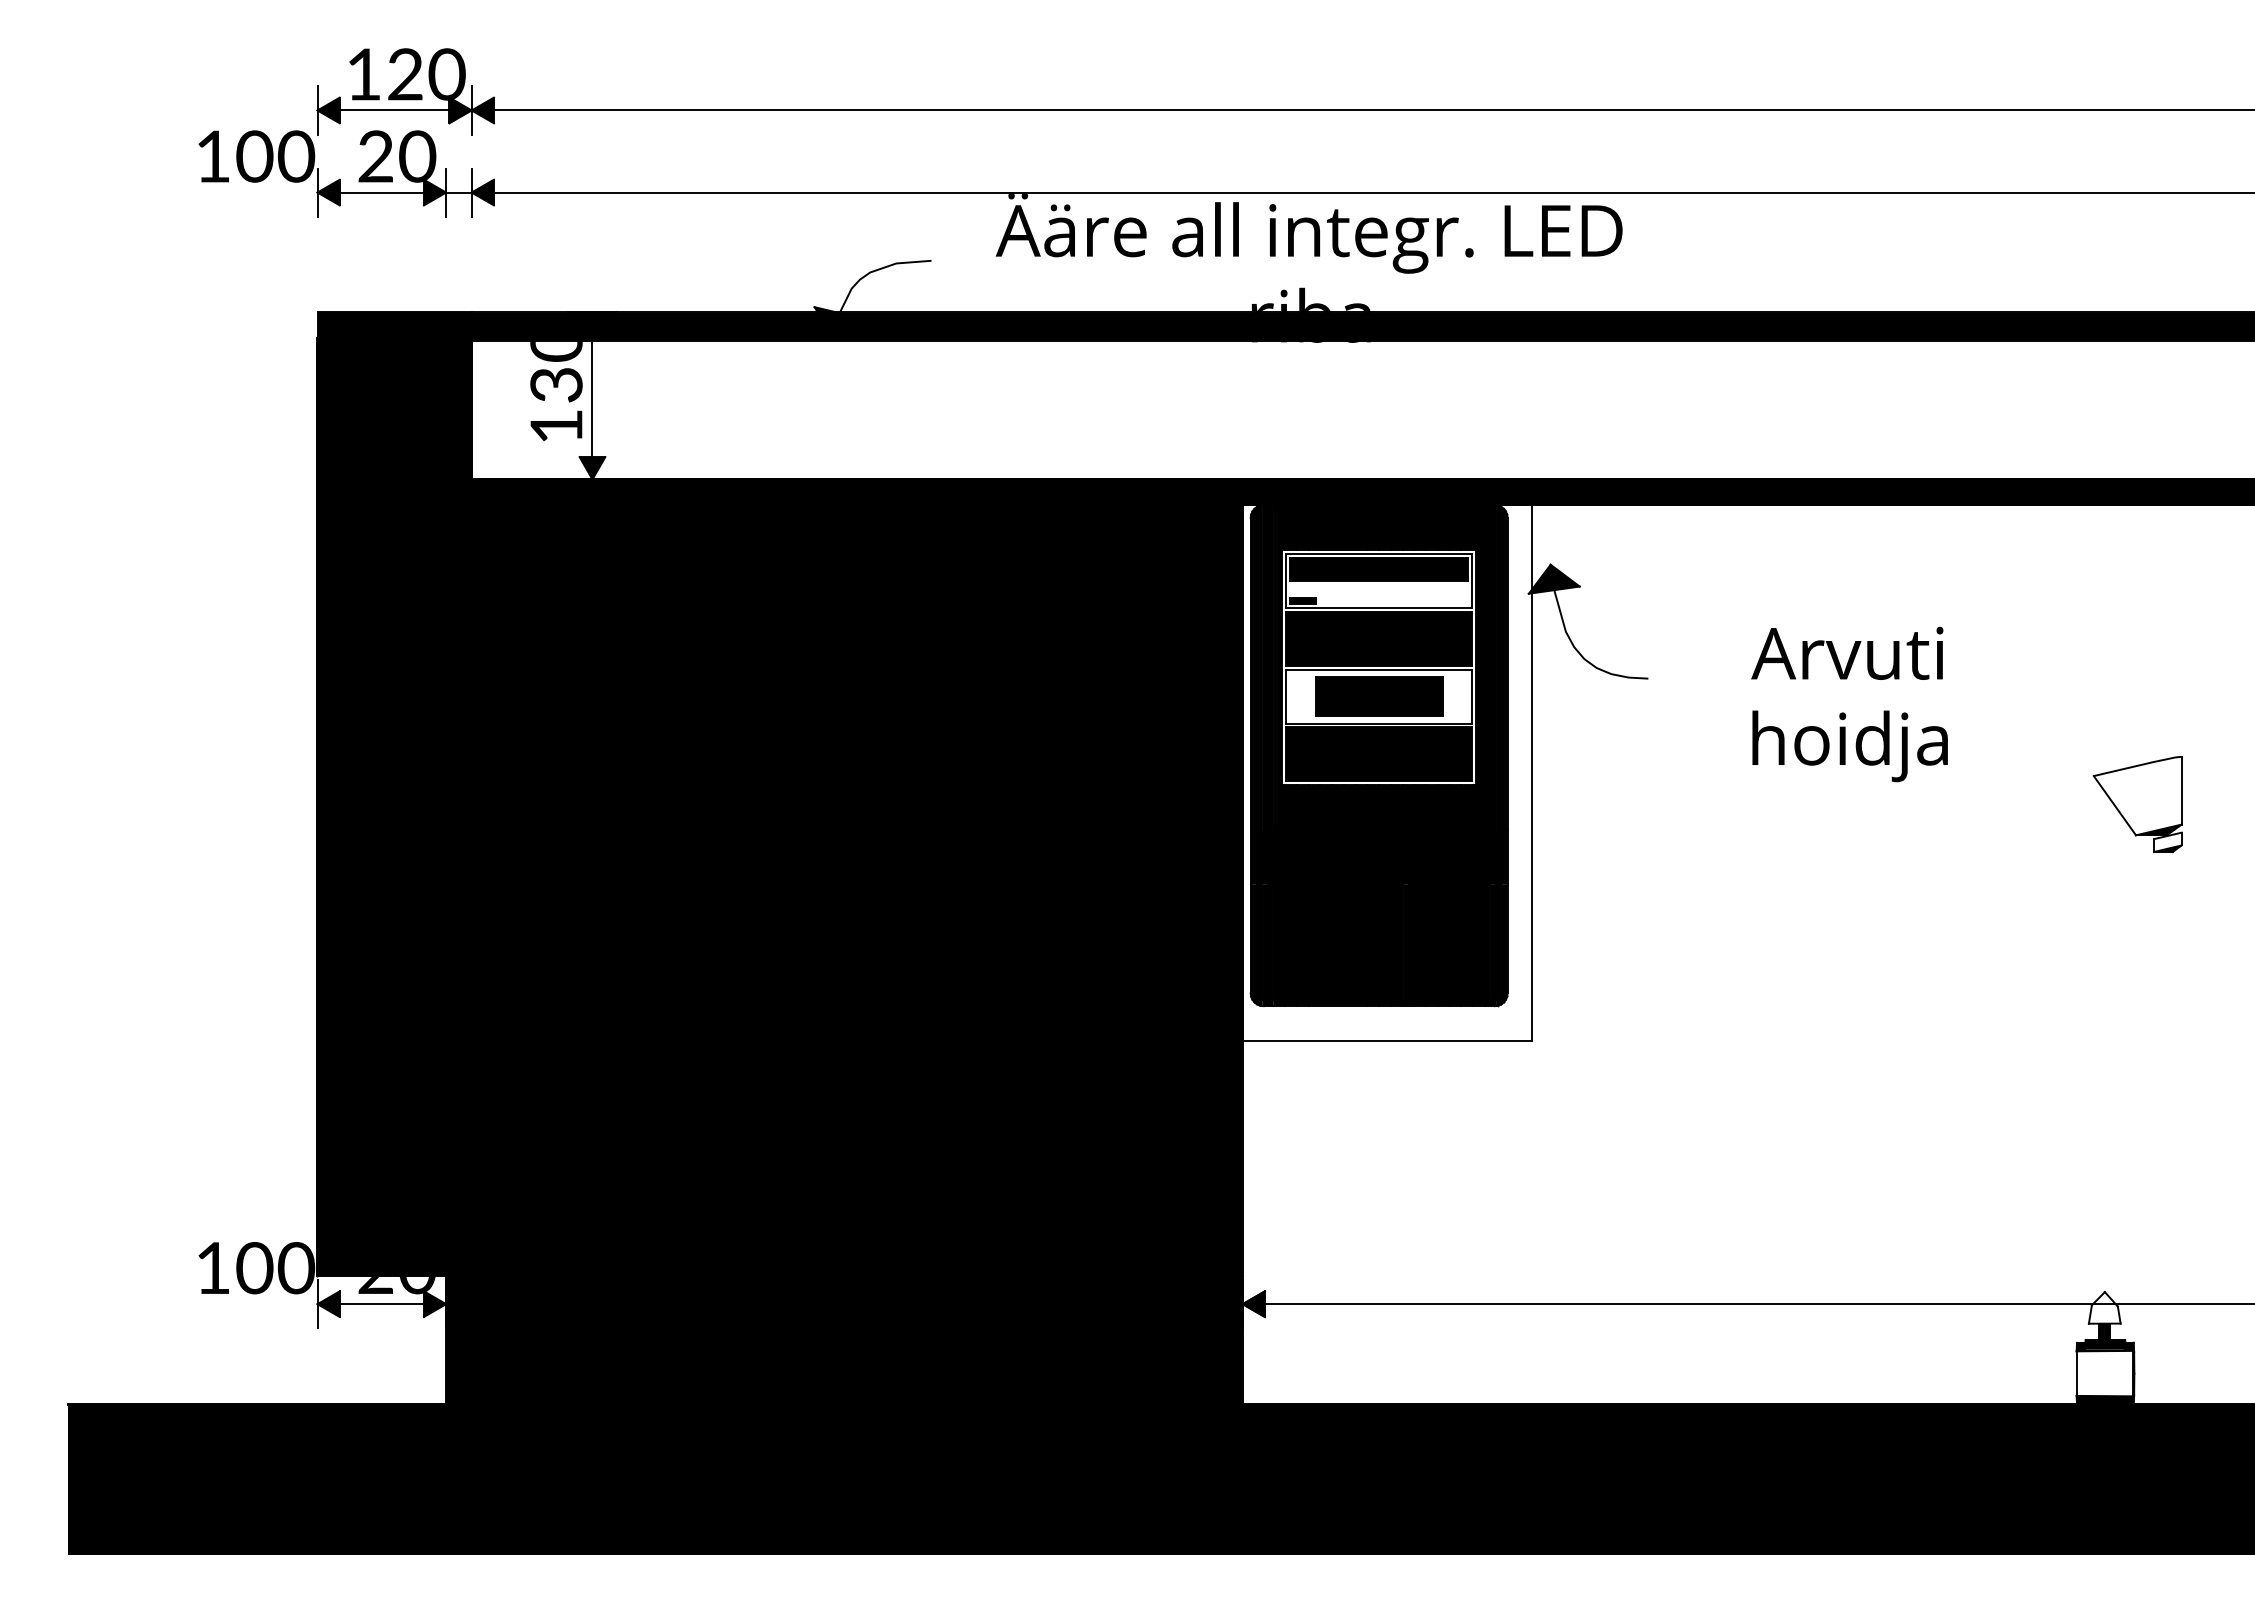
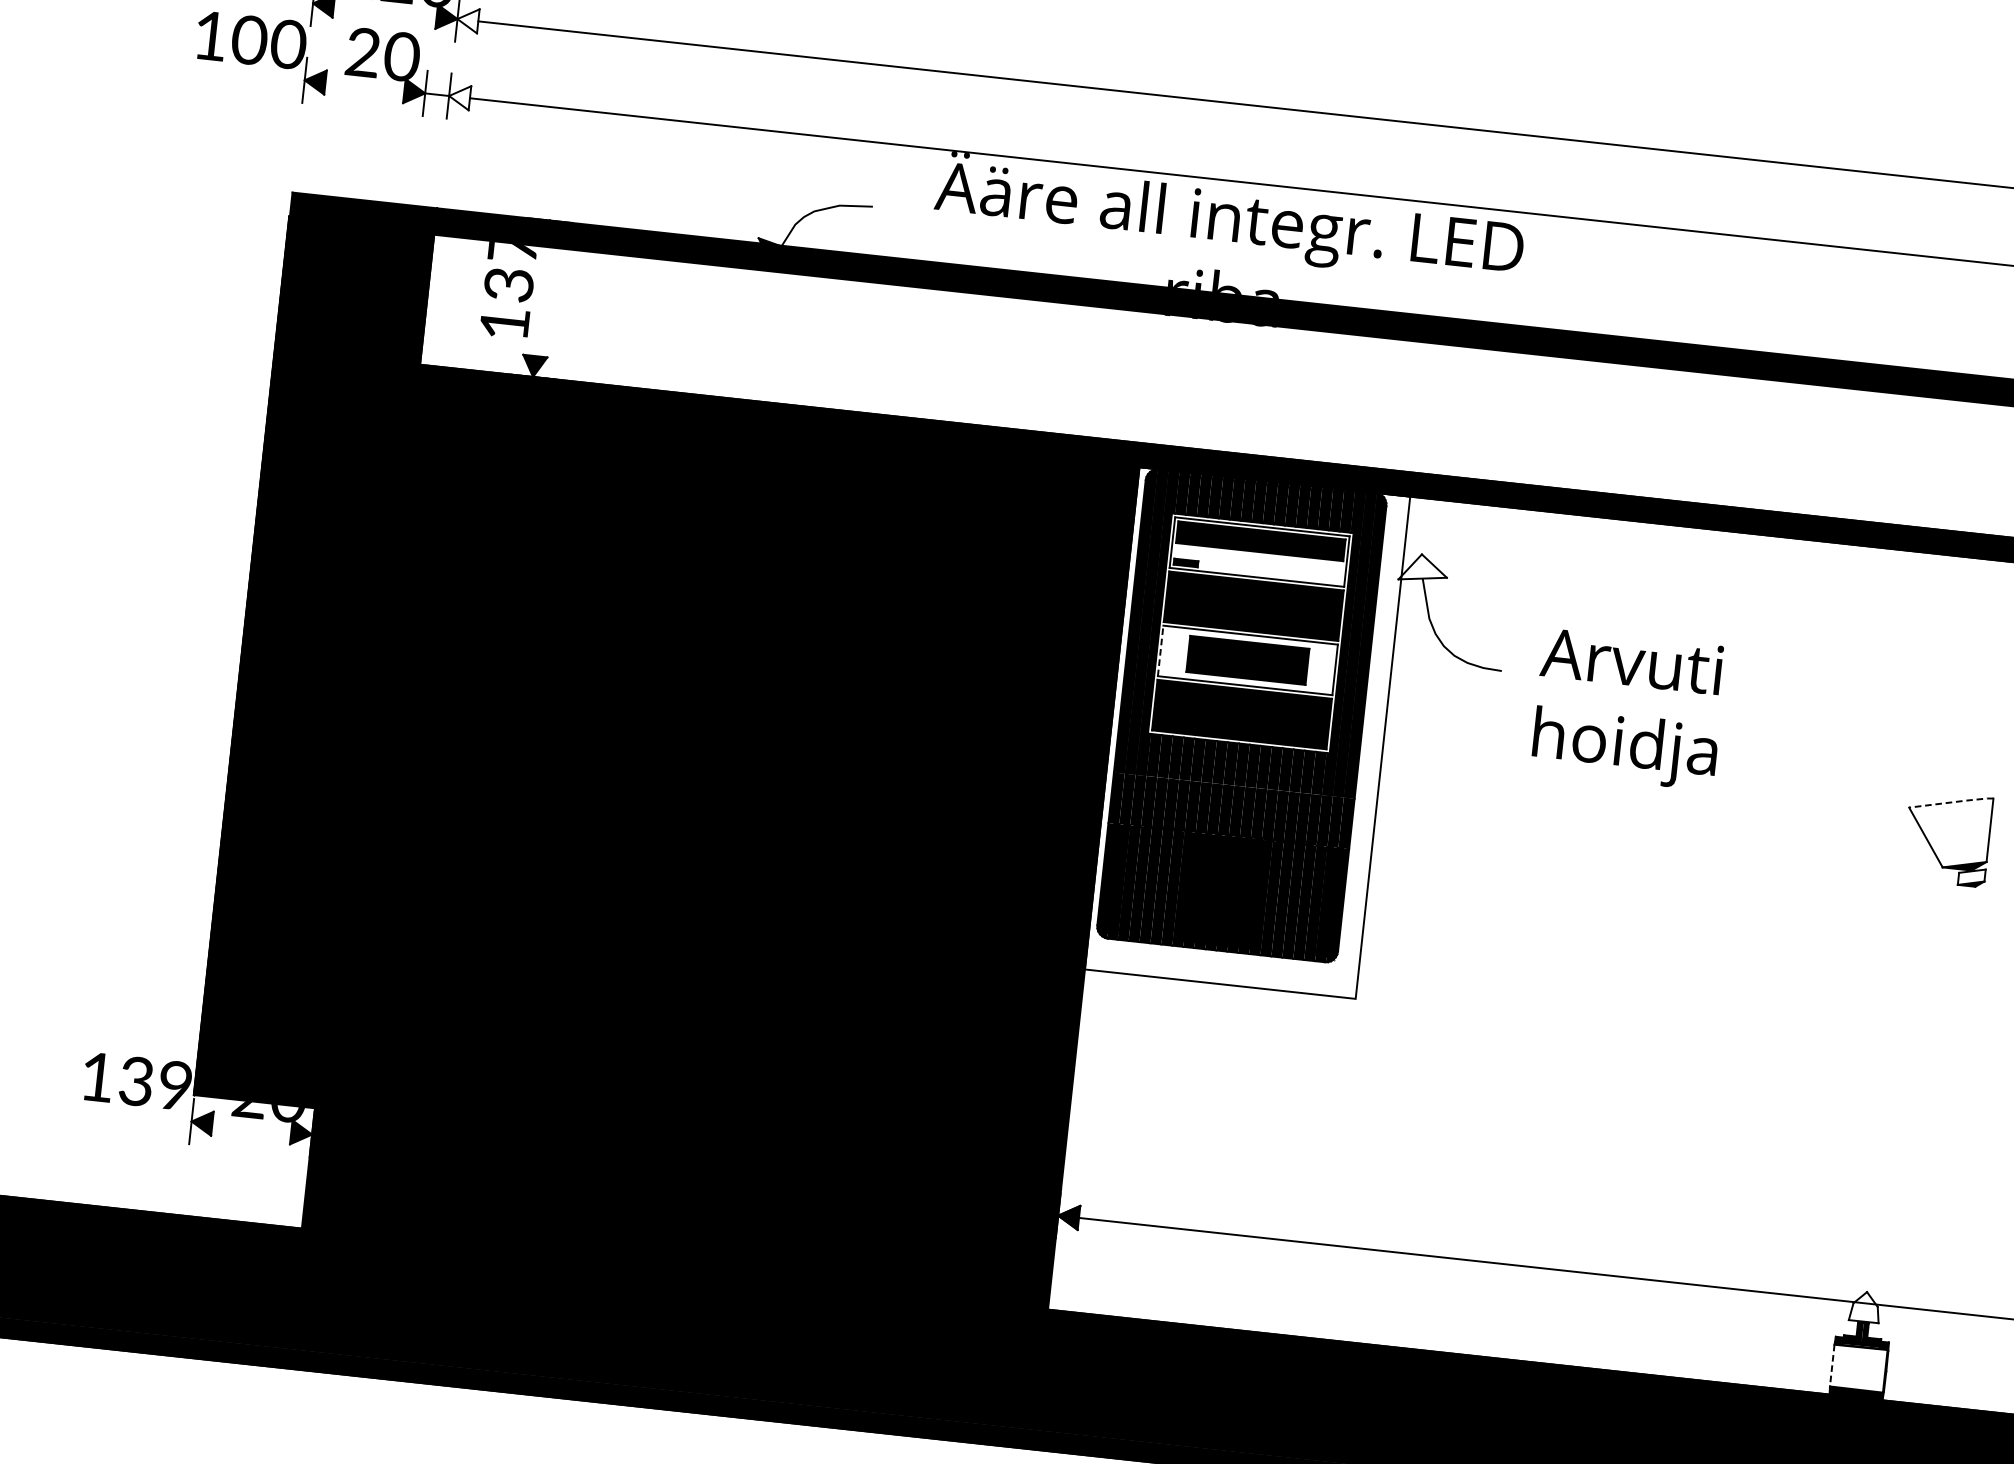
line: (394, 110) -> (385, 11), removed
fill: (482, 110) -> (467, 20), removed
line: (381, 192) -> (364, 86), removed
fill: (482, 192) -> (459, 97), removed
text: (556, 351) -> (512, 253), 130 -> 137
line: (592, 395) -> (541, 298), removed
fill: (1553, 578) -> (1423, 567), removed
line: (1286, 696) -> (1161, 650), solid -> dashed
text: (1849, 704) -> (1628, 709), moved
line: (2139, 765) -> (1953, 802), solid -> dashed
text: (275, 1268) -> (155, 1083), 100 -> 139
line: (381, 1304) -> (251, 1128), removed
line: (2076, 1374) -> (1832, 1366), solid -> dashed

